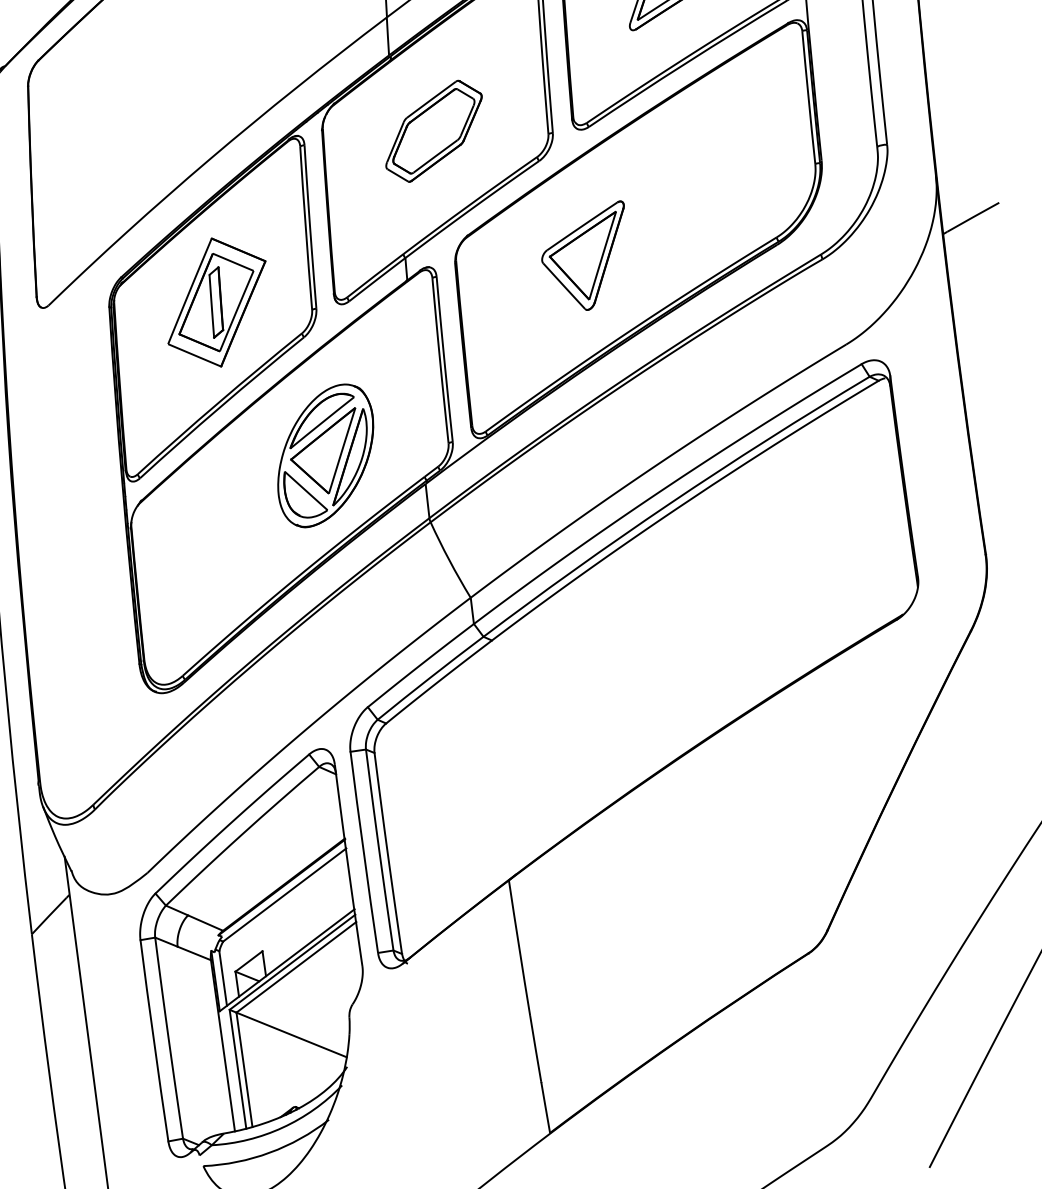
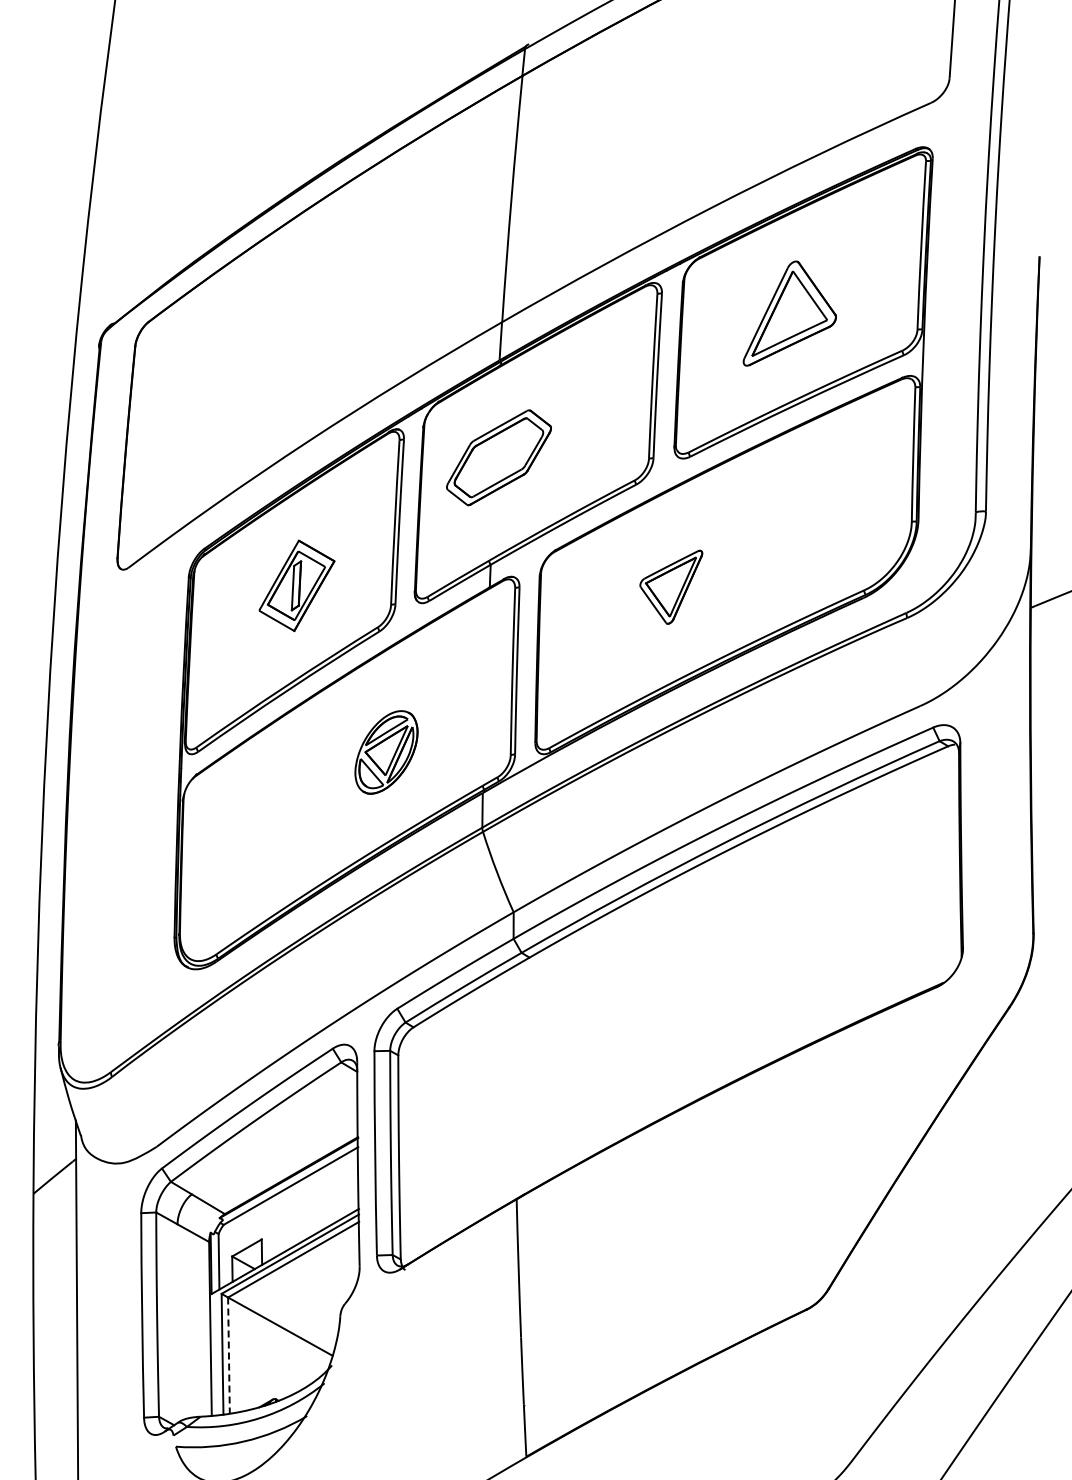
part: (433, 131) -> (498, 457), moved
part: (586, 258) -> (671, 587), size x0.7
part: (216, 302) -> (296, 585), size x0.7
part: (325, 455) -> (386, 752), size x0.6
line: (244, 1070) -> (228, 1356), solid -> dashed

